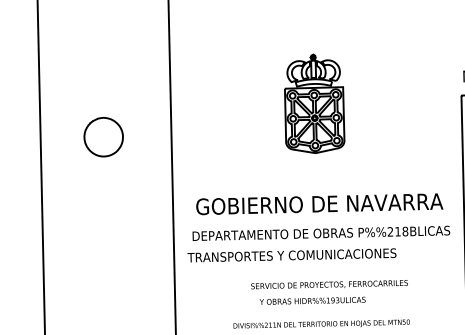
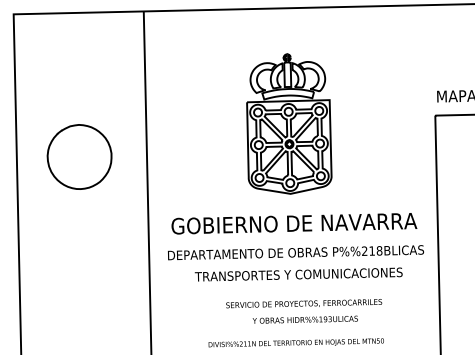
part: (314, 103) -> (289, 123), size x1.43
part: (103, 136) -> (79, 156), size x1.67
text: (291, 255) -> (298, 274), moved
text: (311, 300) -> (304, 319), moved

